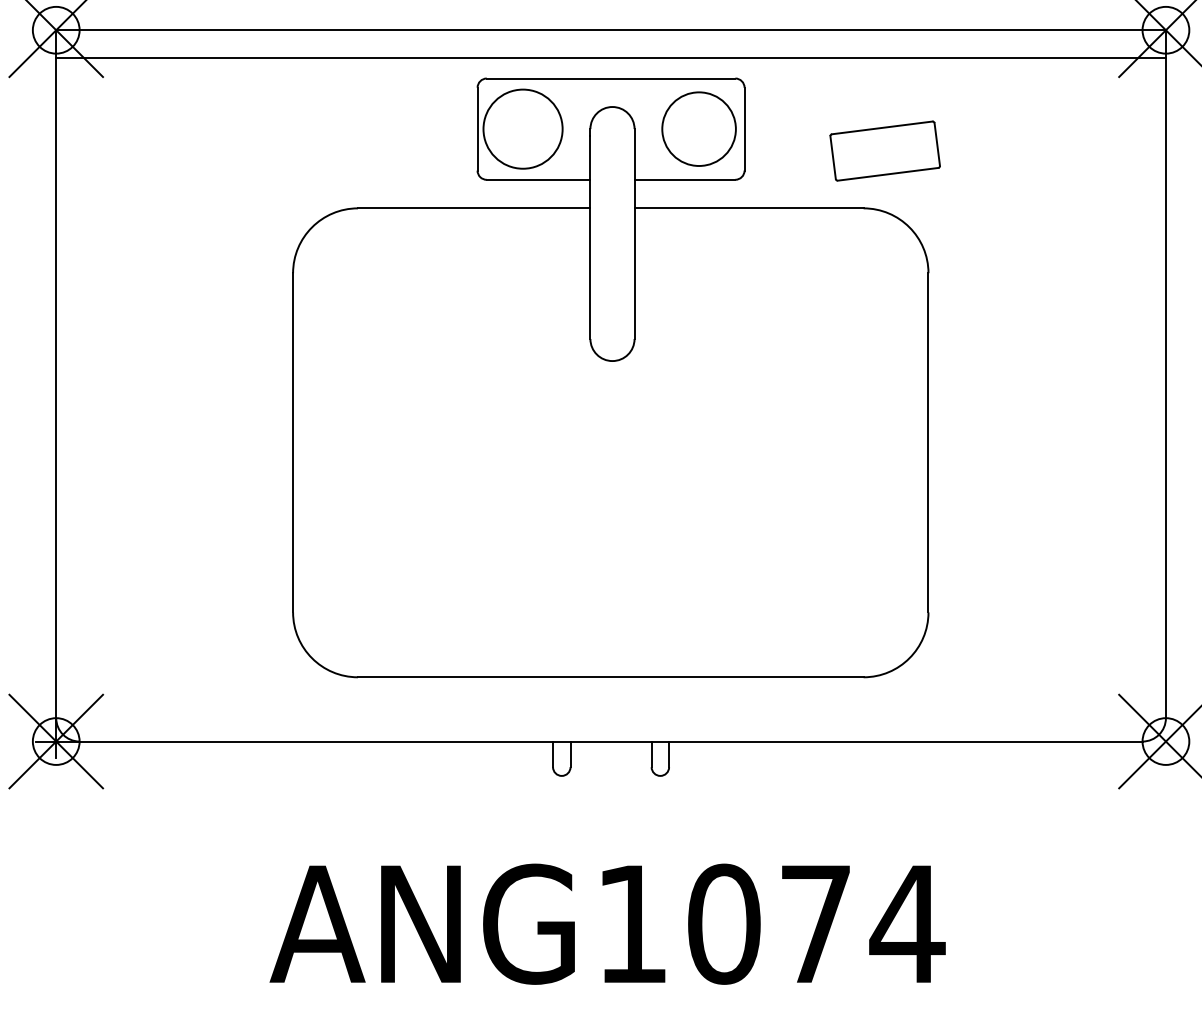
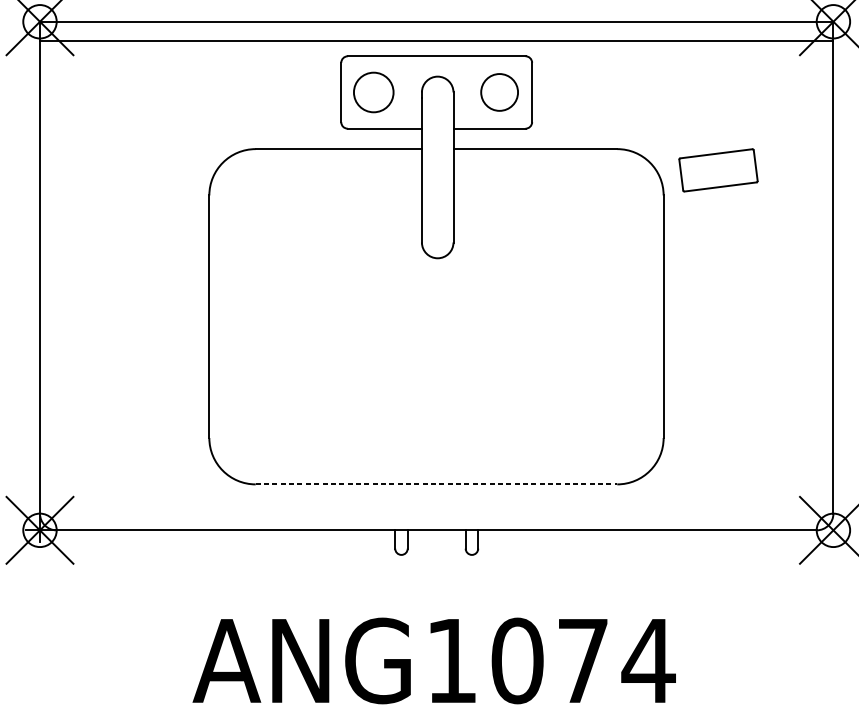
circle: (522, 128) -> (373, 92), size x0.7
circle: (698, 128) -> (499, 92), size x0.7
part: (884, 150) -> (718, 169), moved
line: (610, 677) -> (436, 484), solid -> dashed

